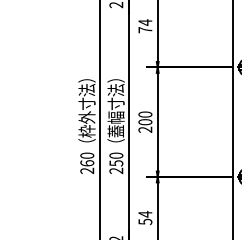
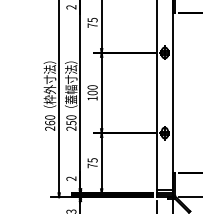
text: (145, 21) -> (92, 19), 74 -> 75
text: (145, 129) -> (92, 98), 200 -> 100
text: (145, 218) -> (92, 163), 54 -> 75

